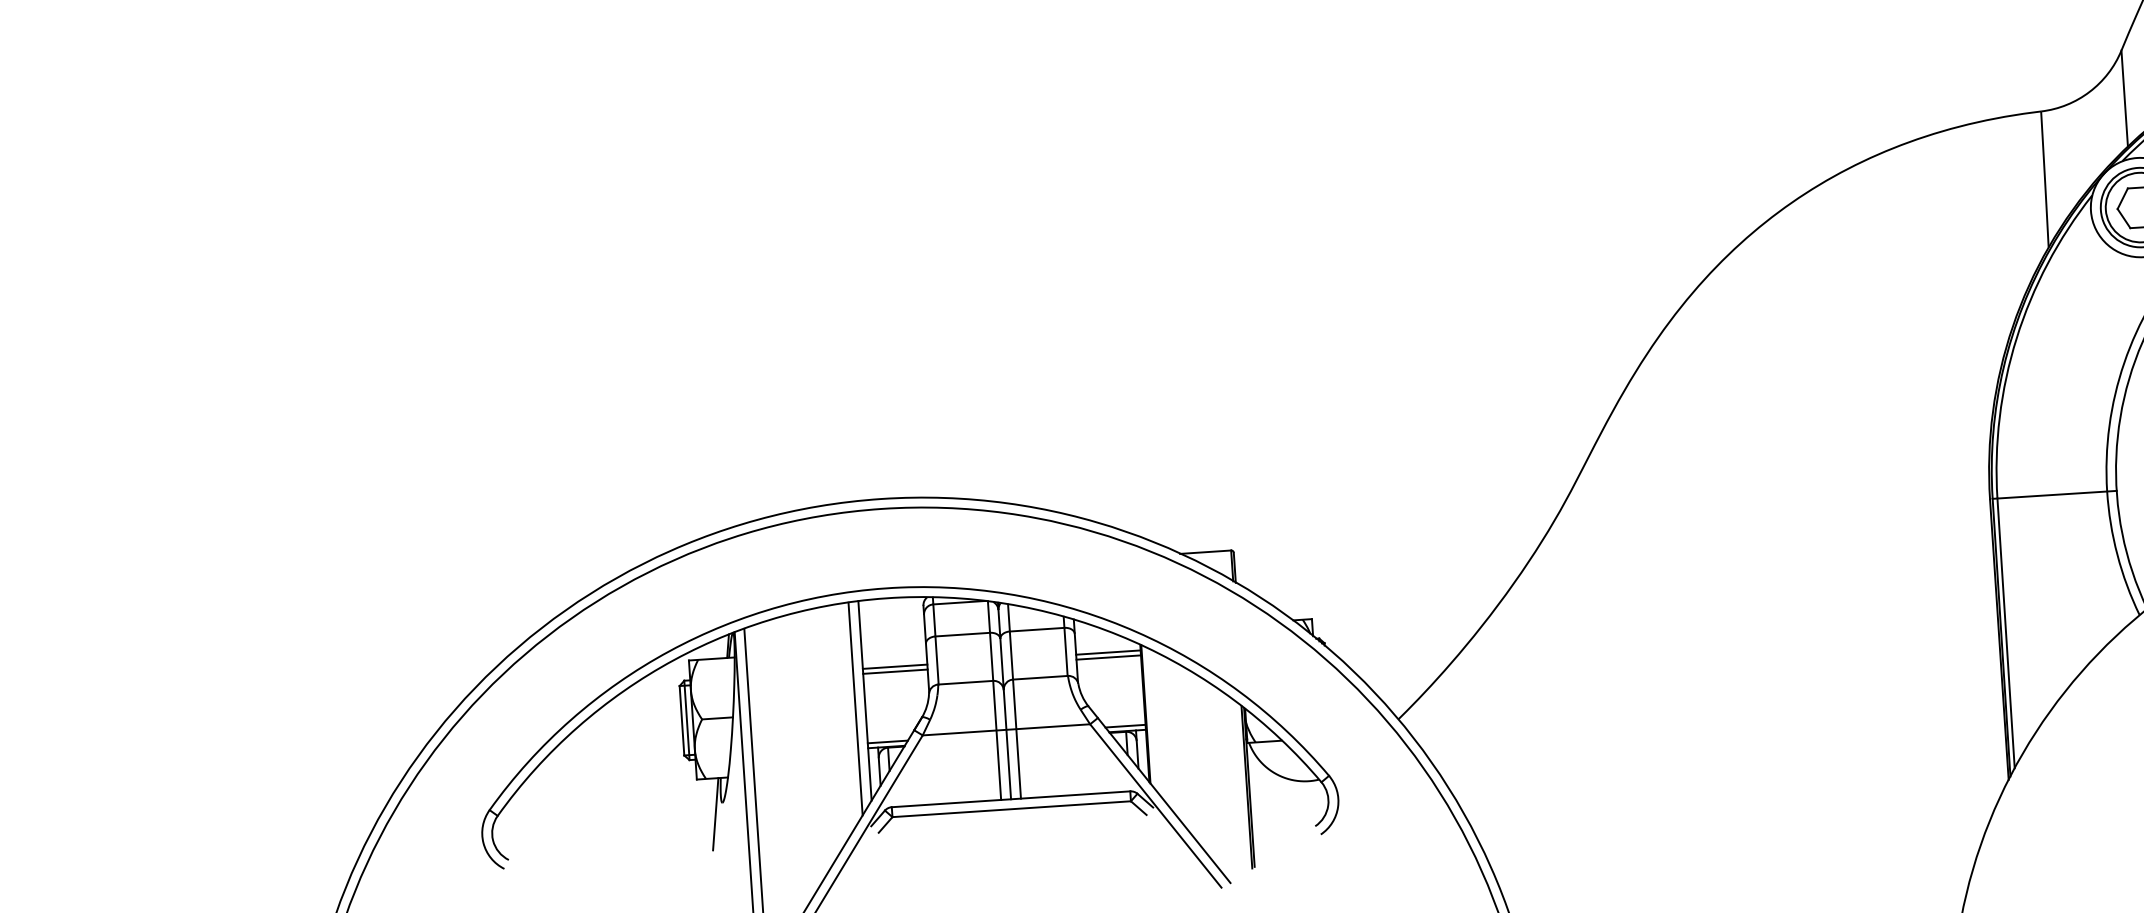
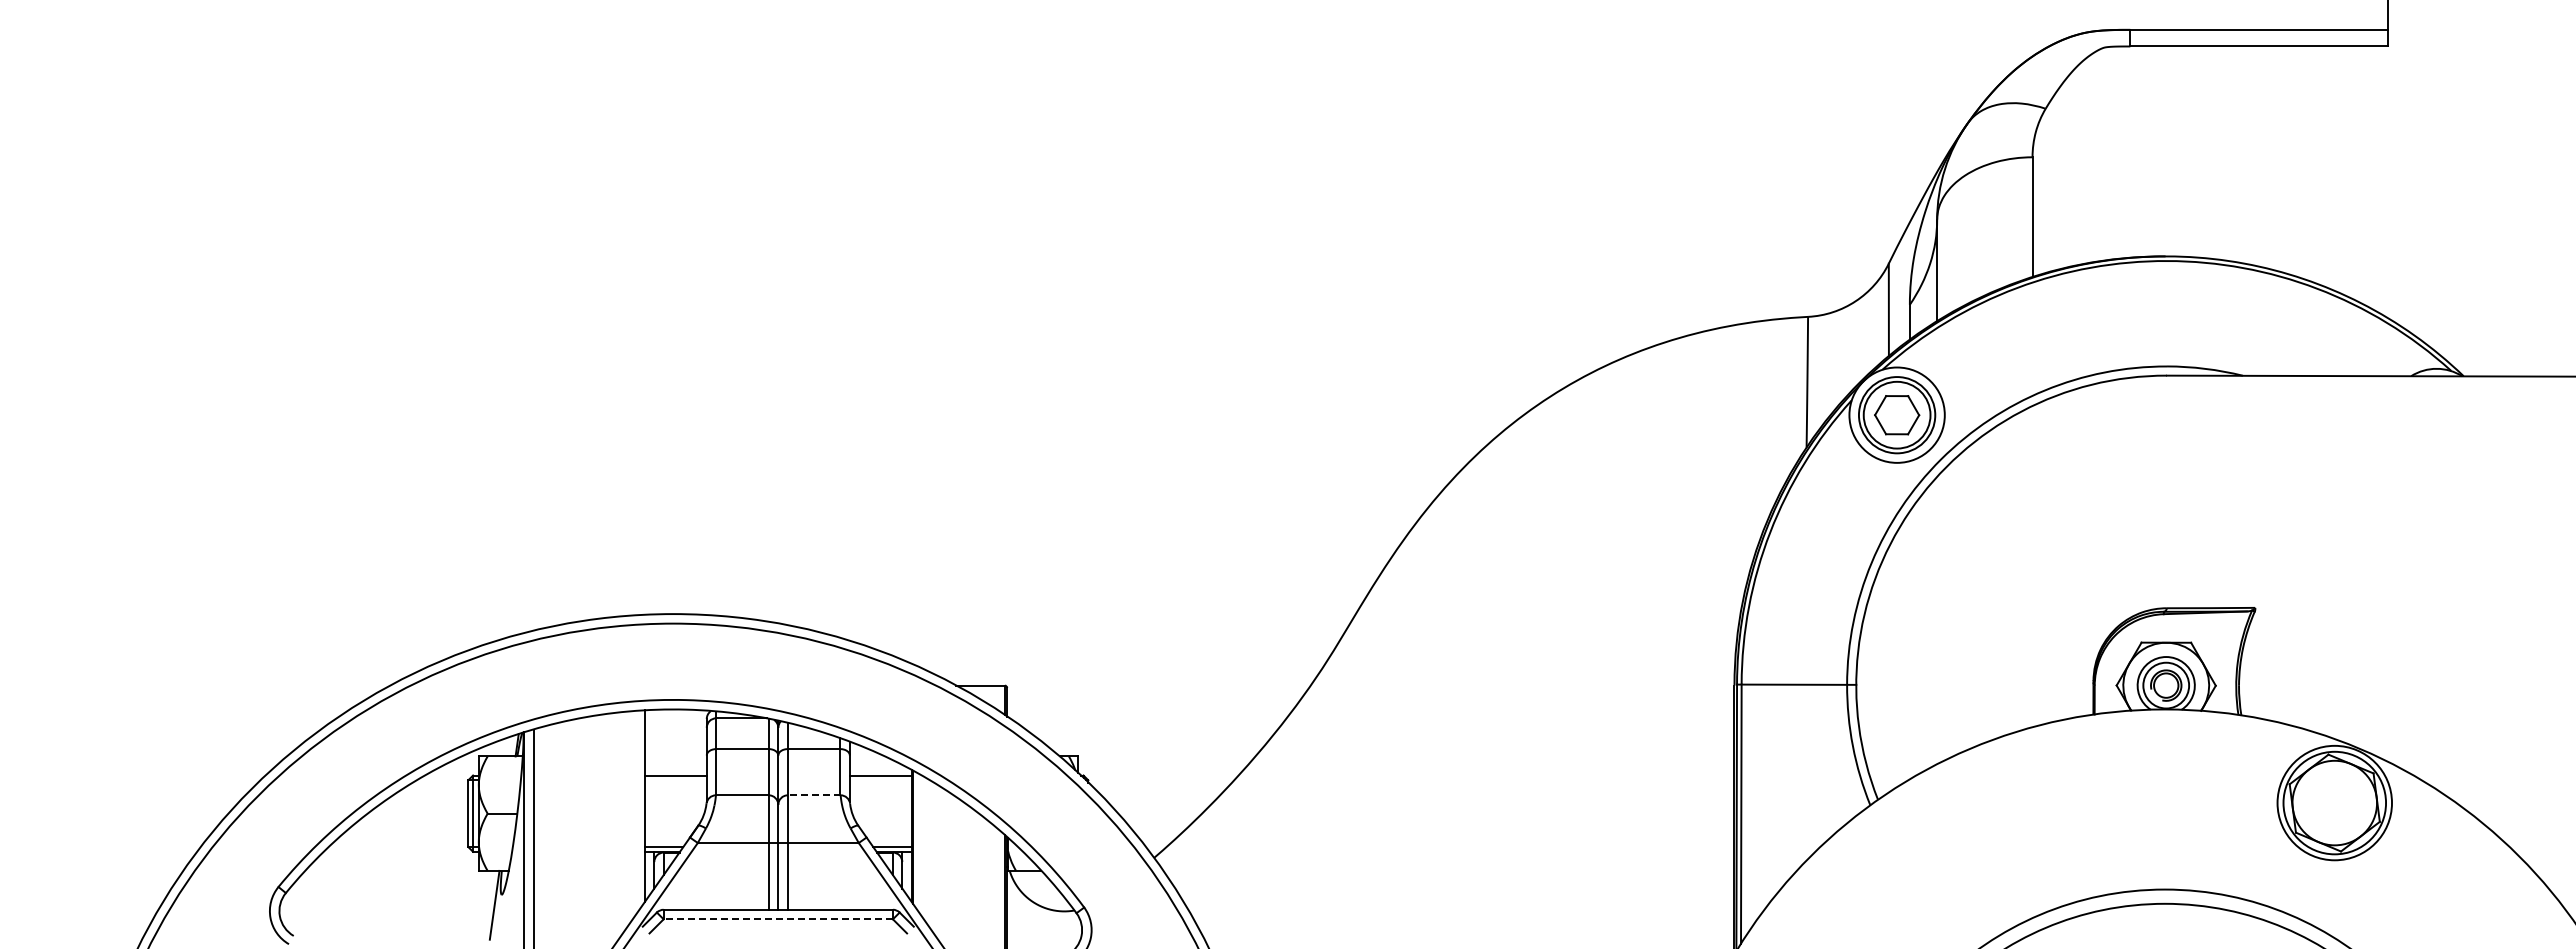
line: (1108, 657) -> (880, 780), removed
line: (895, 671) -> (675, 780), removed
line: (1039, 678) -> (813, 795), solid -> dashed
line: (855, 709) -> (635, 813), removed
line: (1011, 809) -> (778, 919), solid -> dashed

